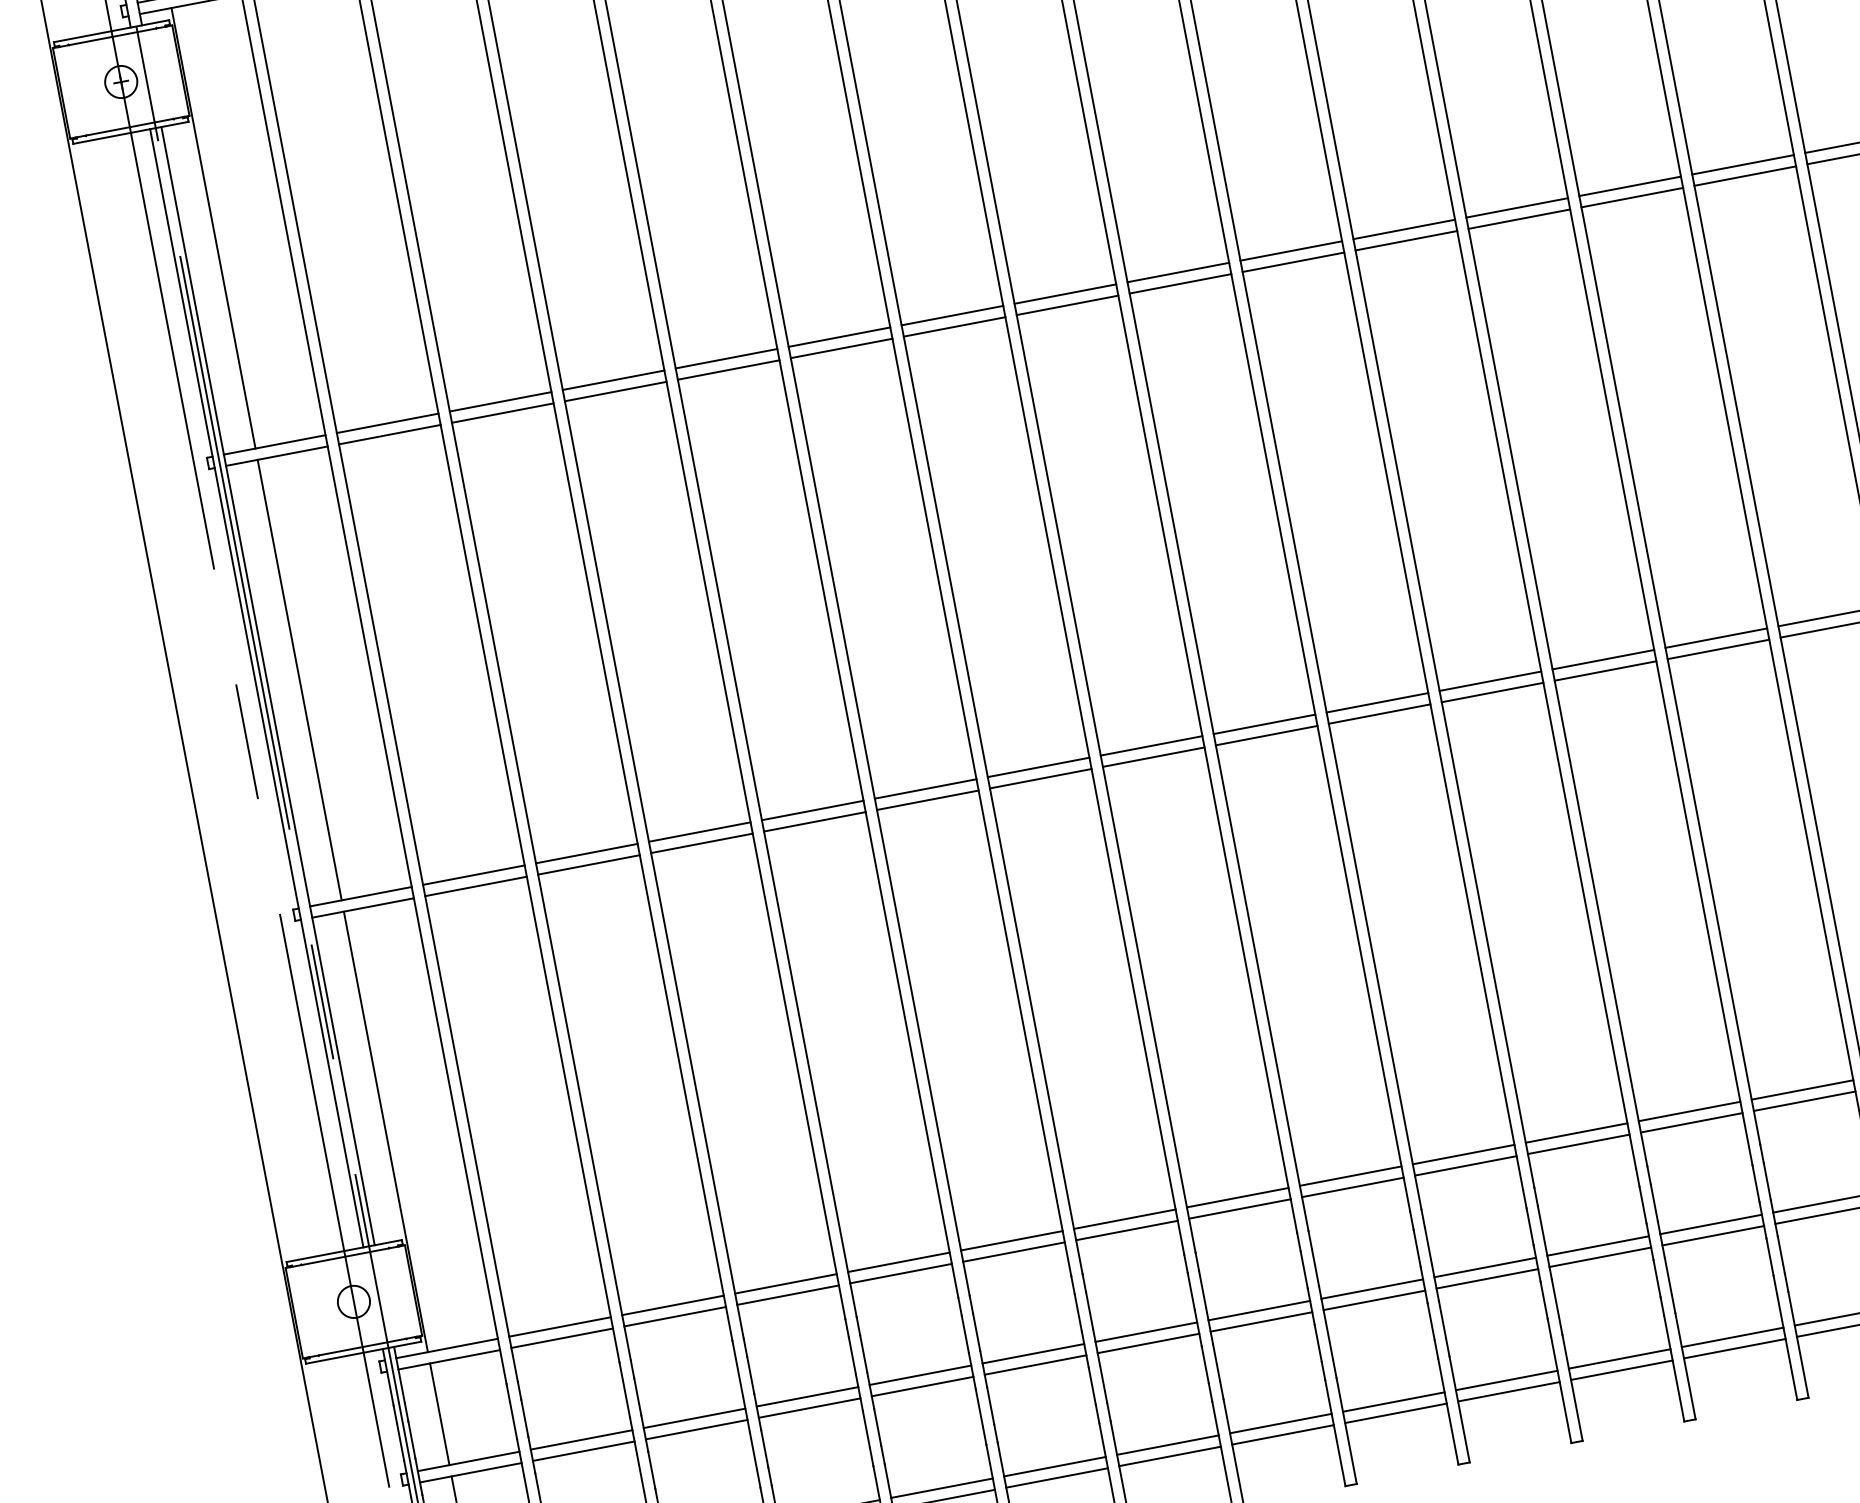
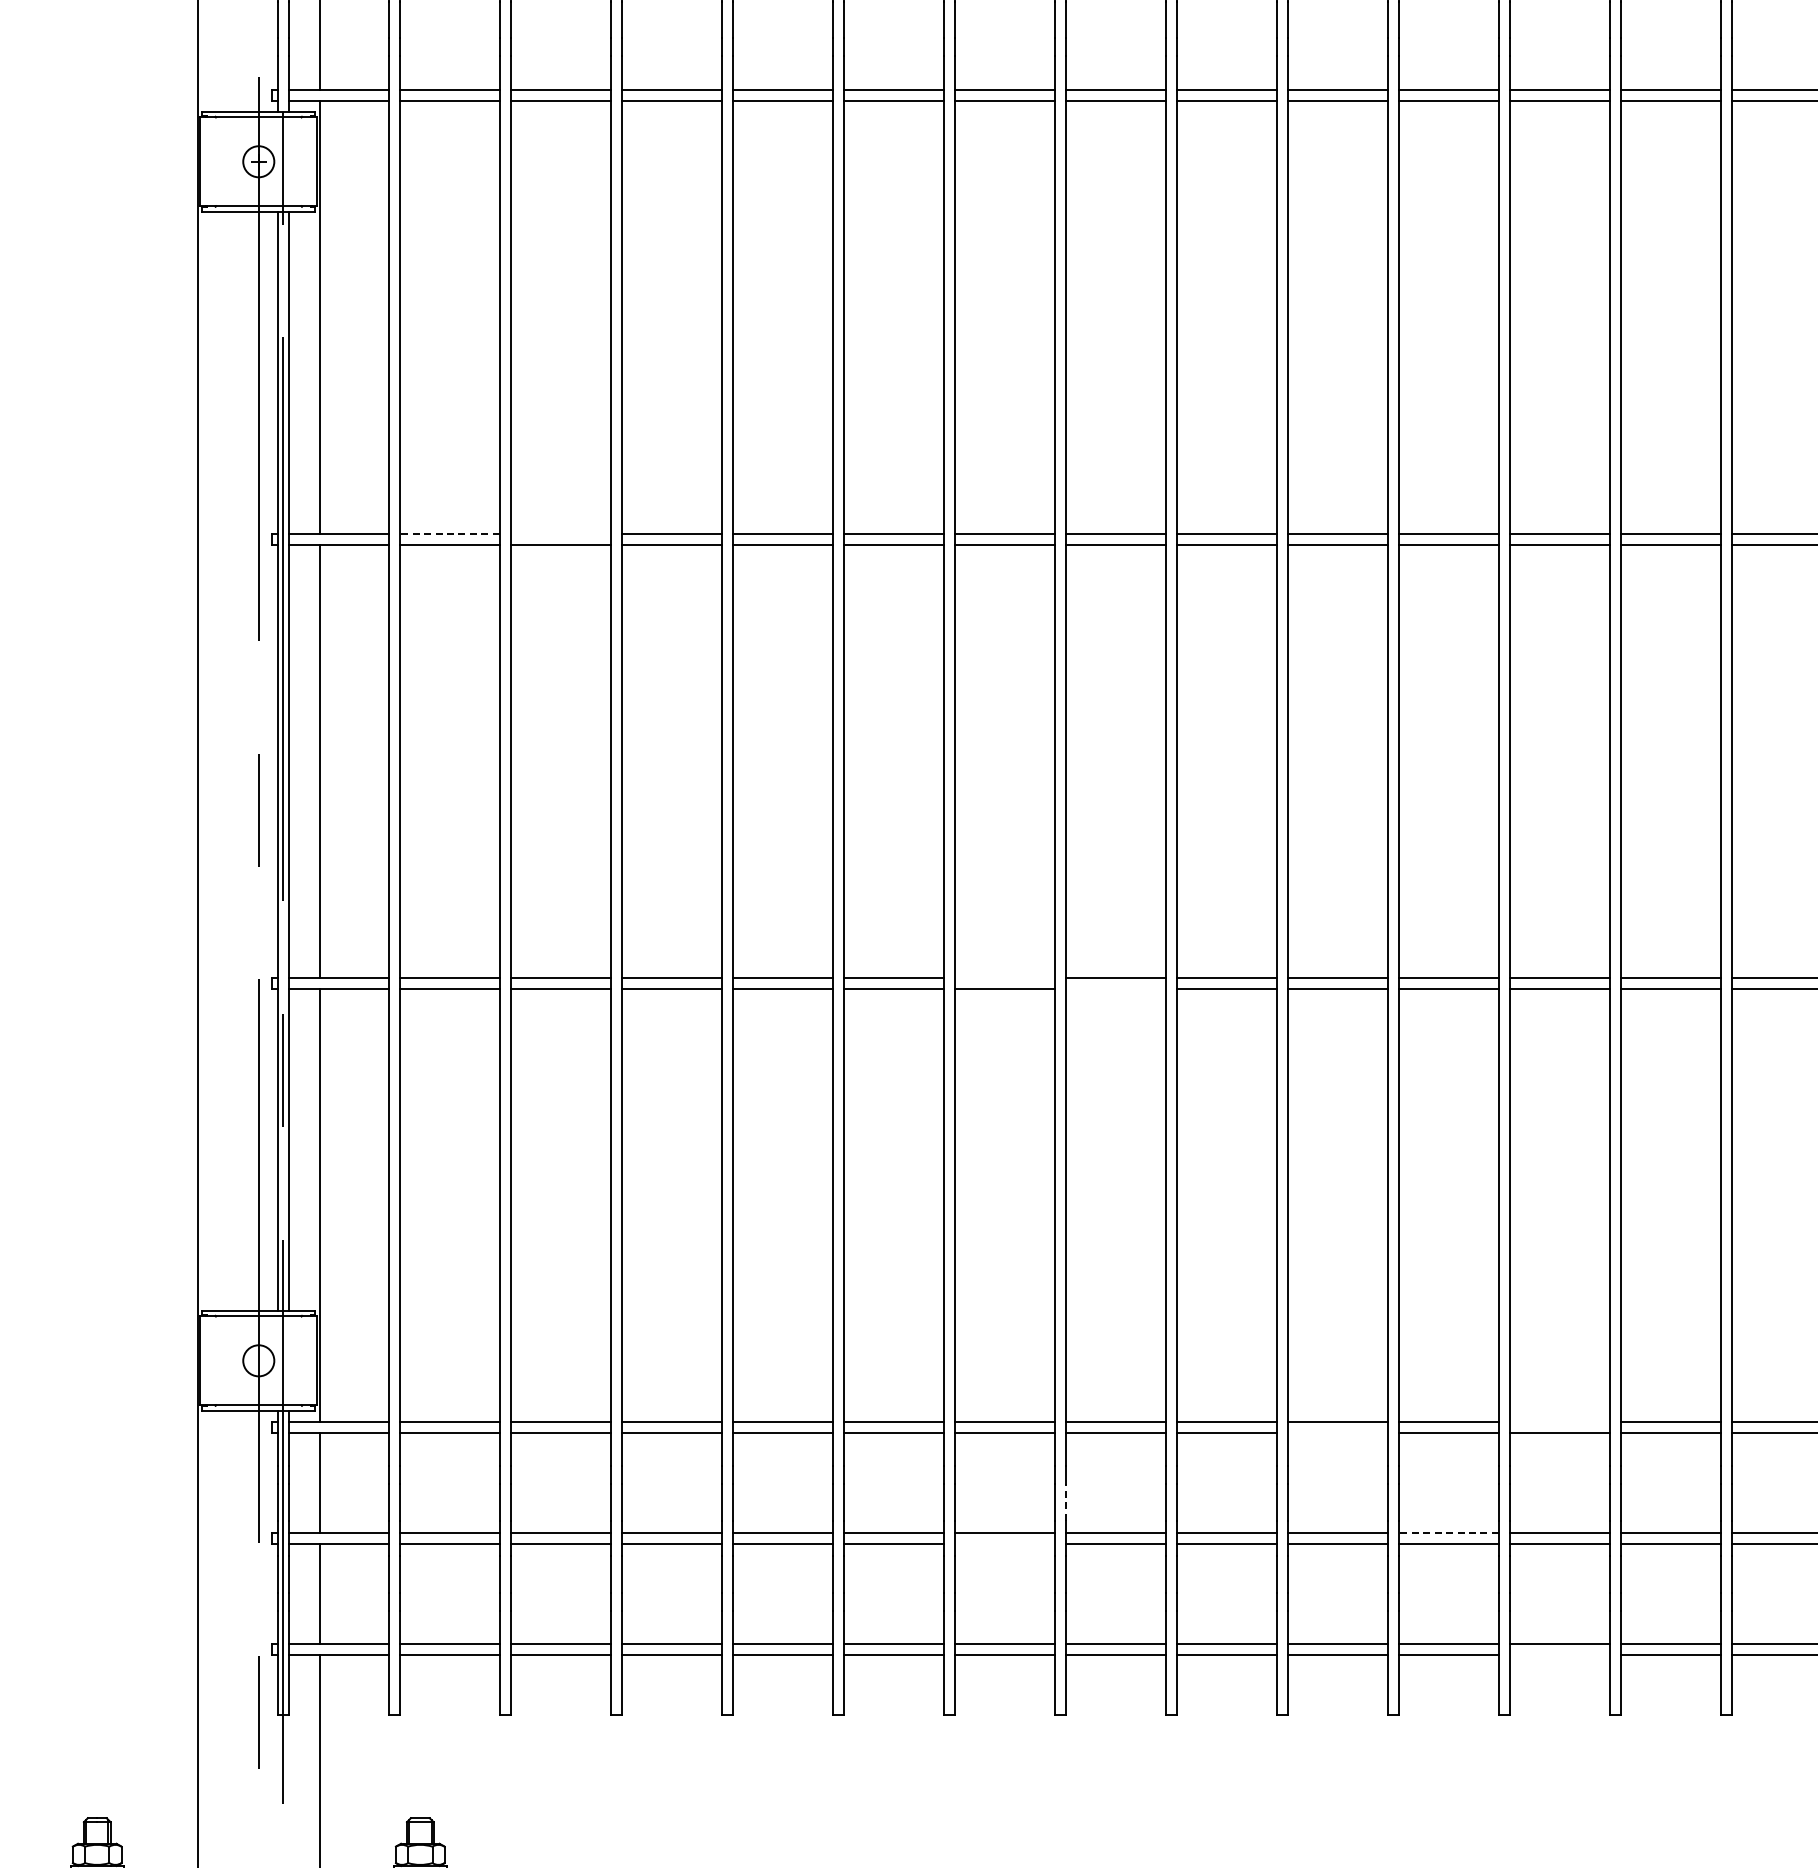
line: (500, 401) -> (560, 533), removed
line: (387, 423) -> (449, 533), solid -> dashed
line: (1153, 756) -> (1115, 988), removed
line: (1038, 767) -> (1004, 977), removed
line: (1688, 1111) -> (1559, 1421), removed
line: (1465, 1166) -> (1337, 1433), removed
line: (1597, 1245) -> (1448, 1532), solid -> dashed
line: (1201, 1288) -> (1065, 1501), solid -> dashed
line: (1148, 1344) -> (1004, 1544), removed
line: (1734, 1349) -> (1559, 1655), removed

